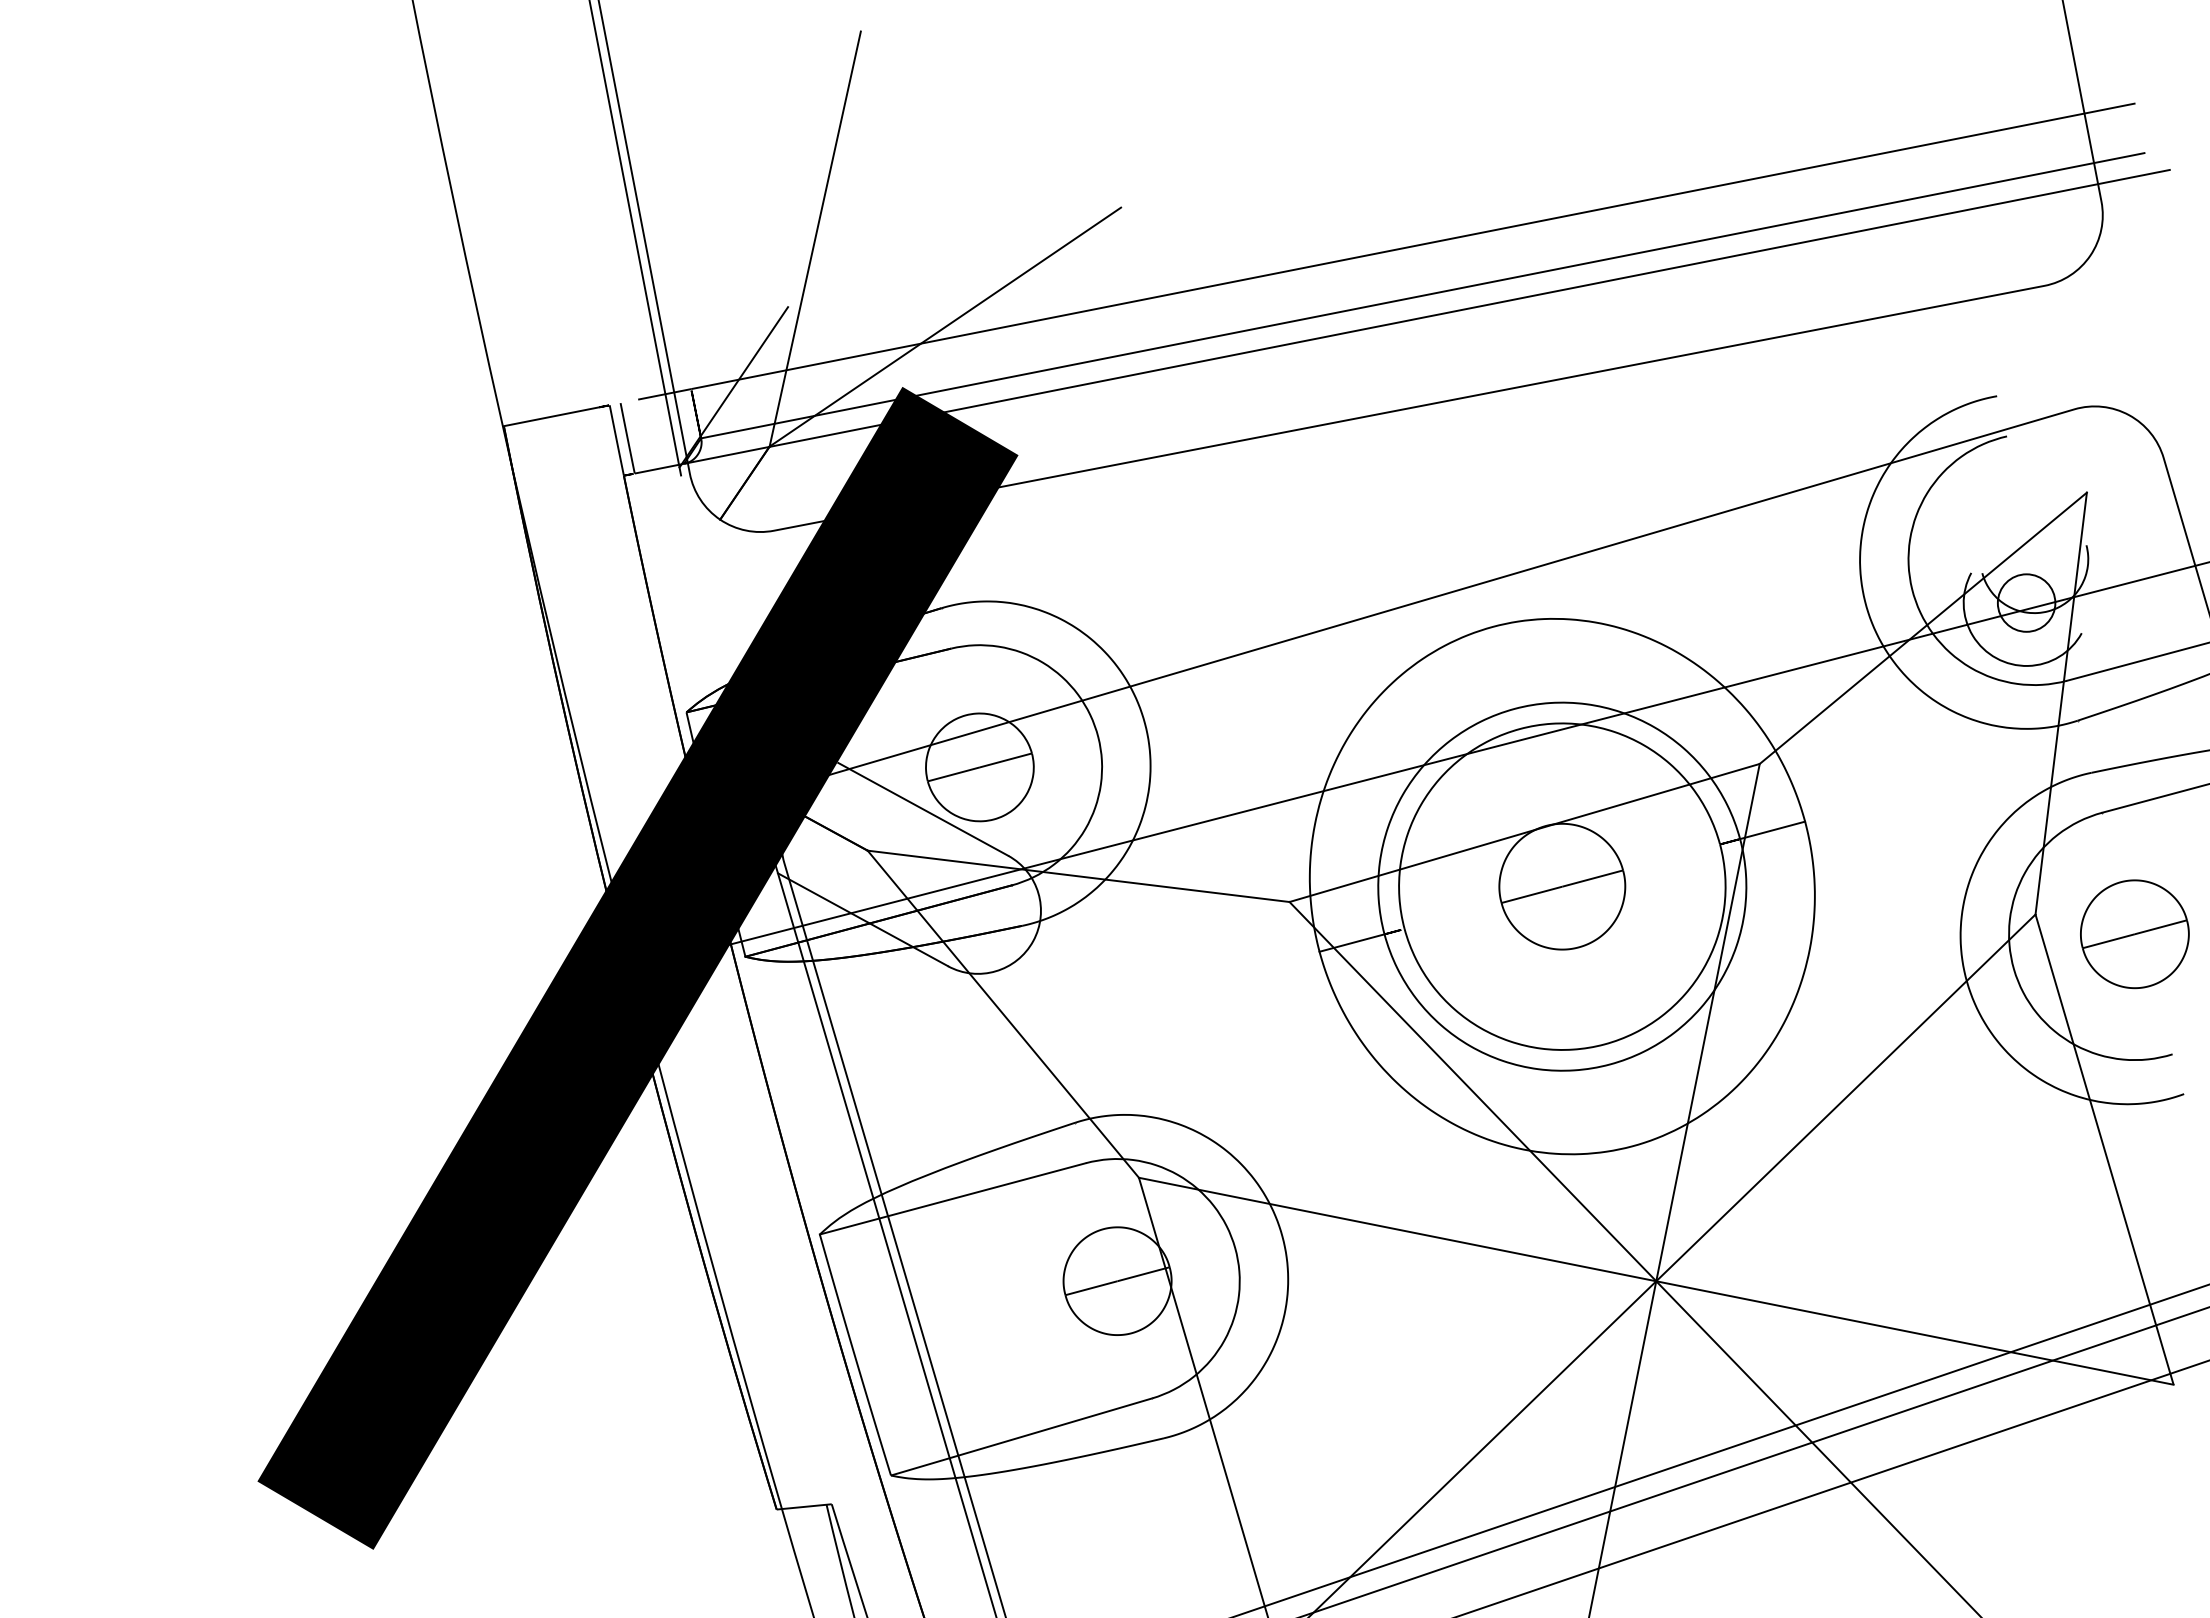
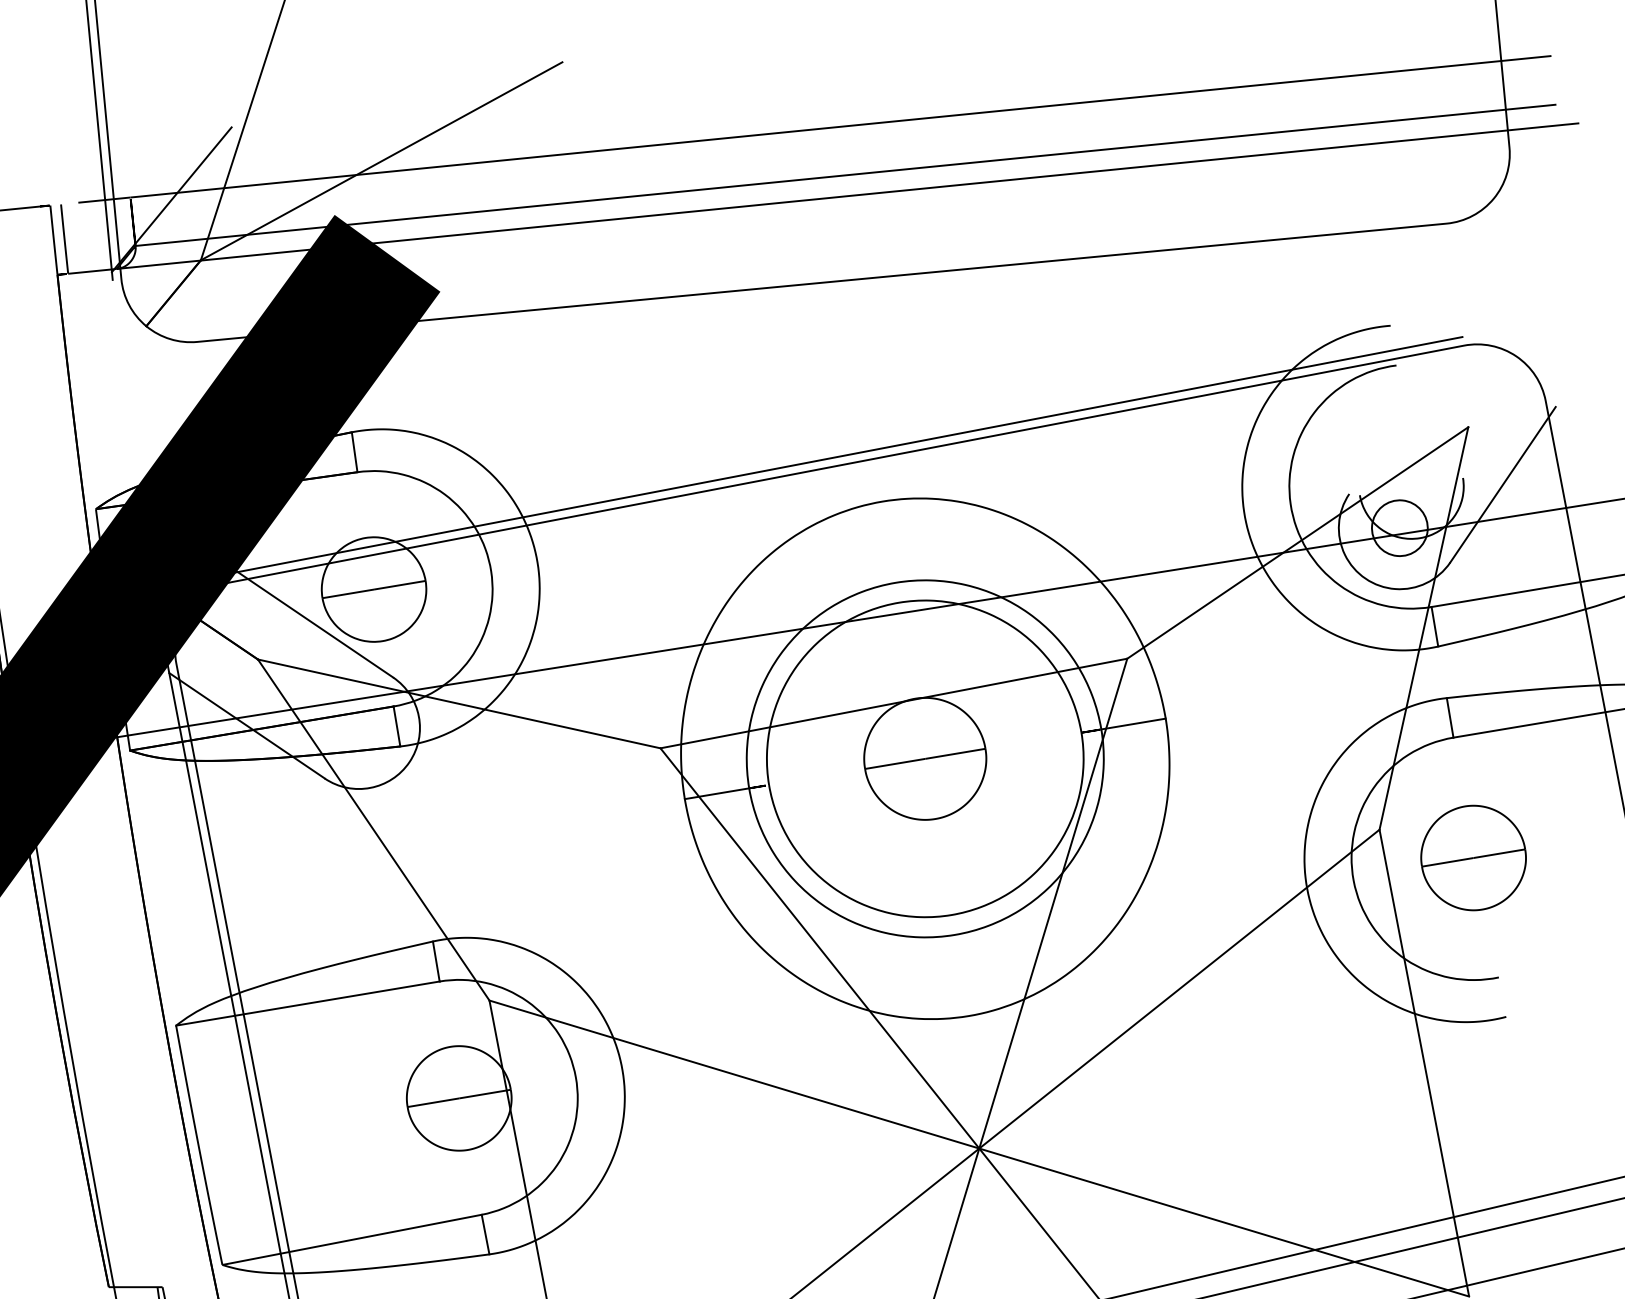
line: (2127, 548) -> (1502, 484), added
line: (1450, 582) -> (845, 454), added

